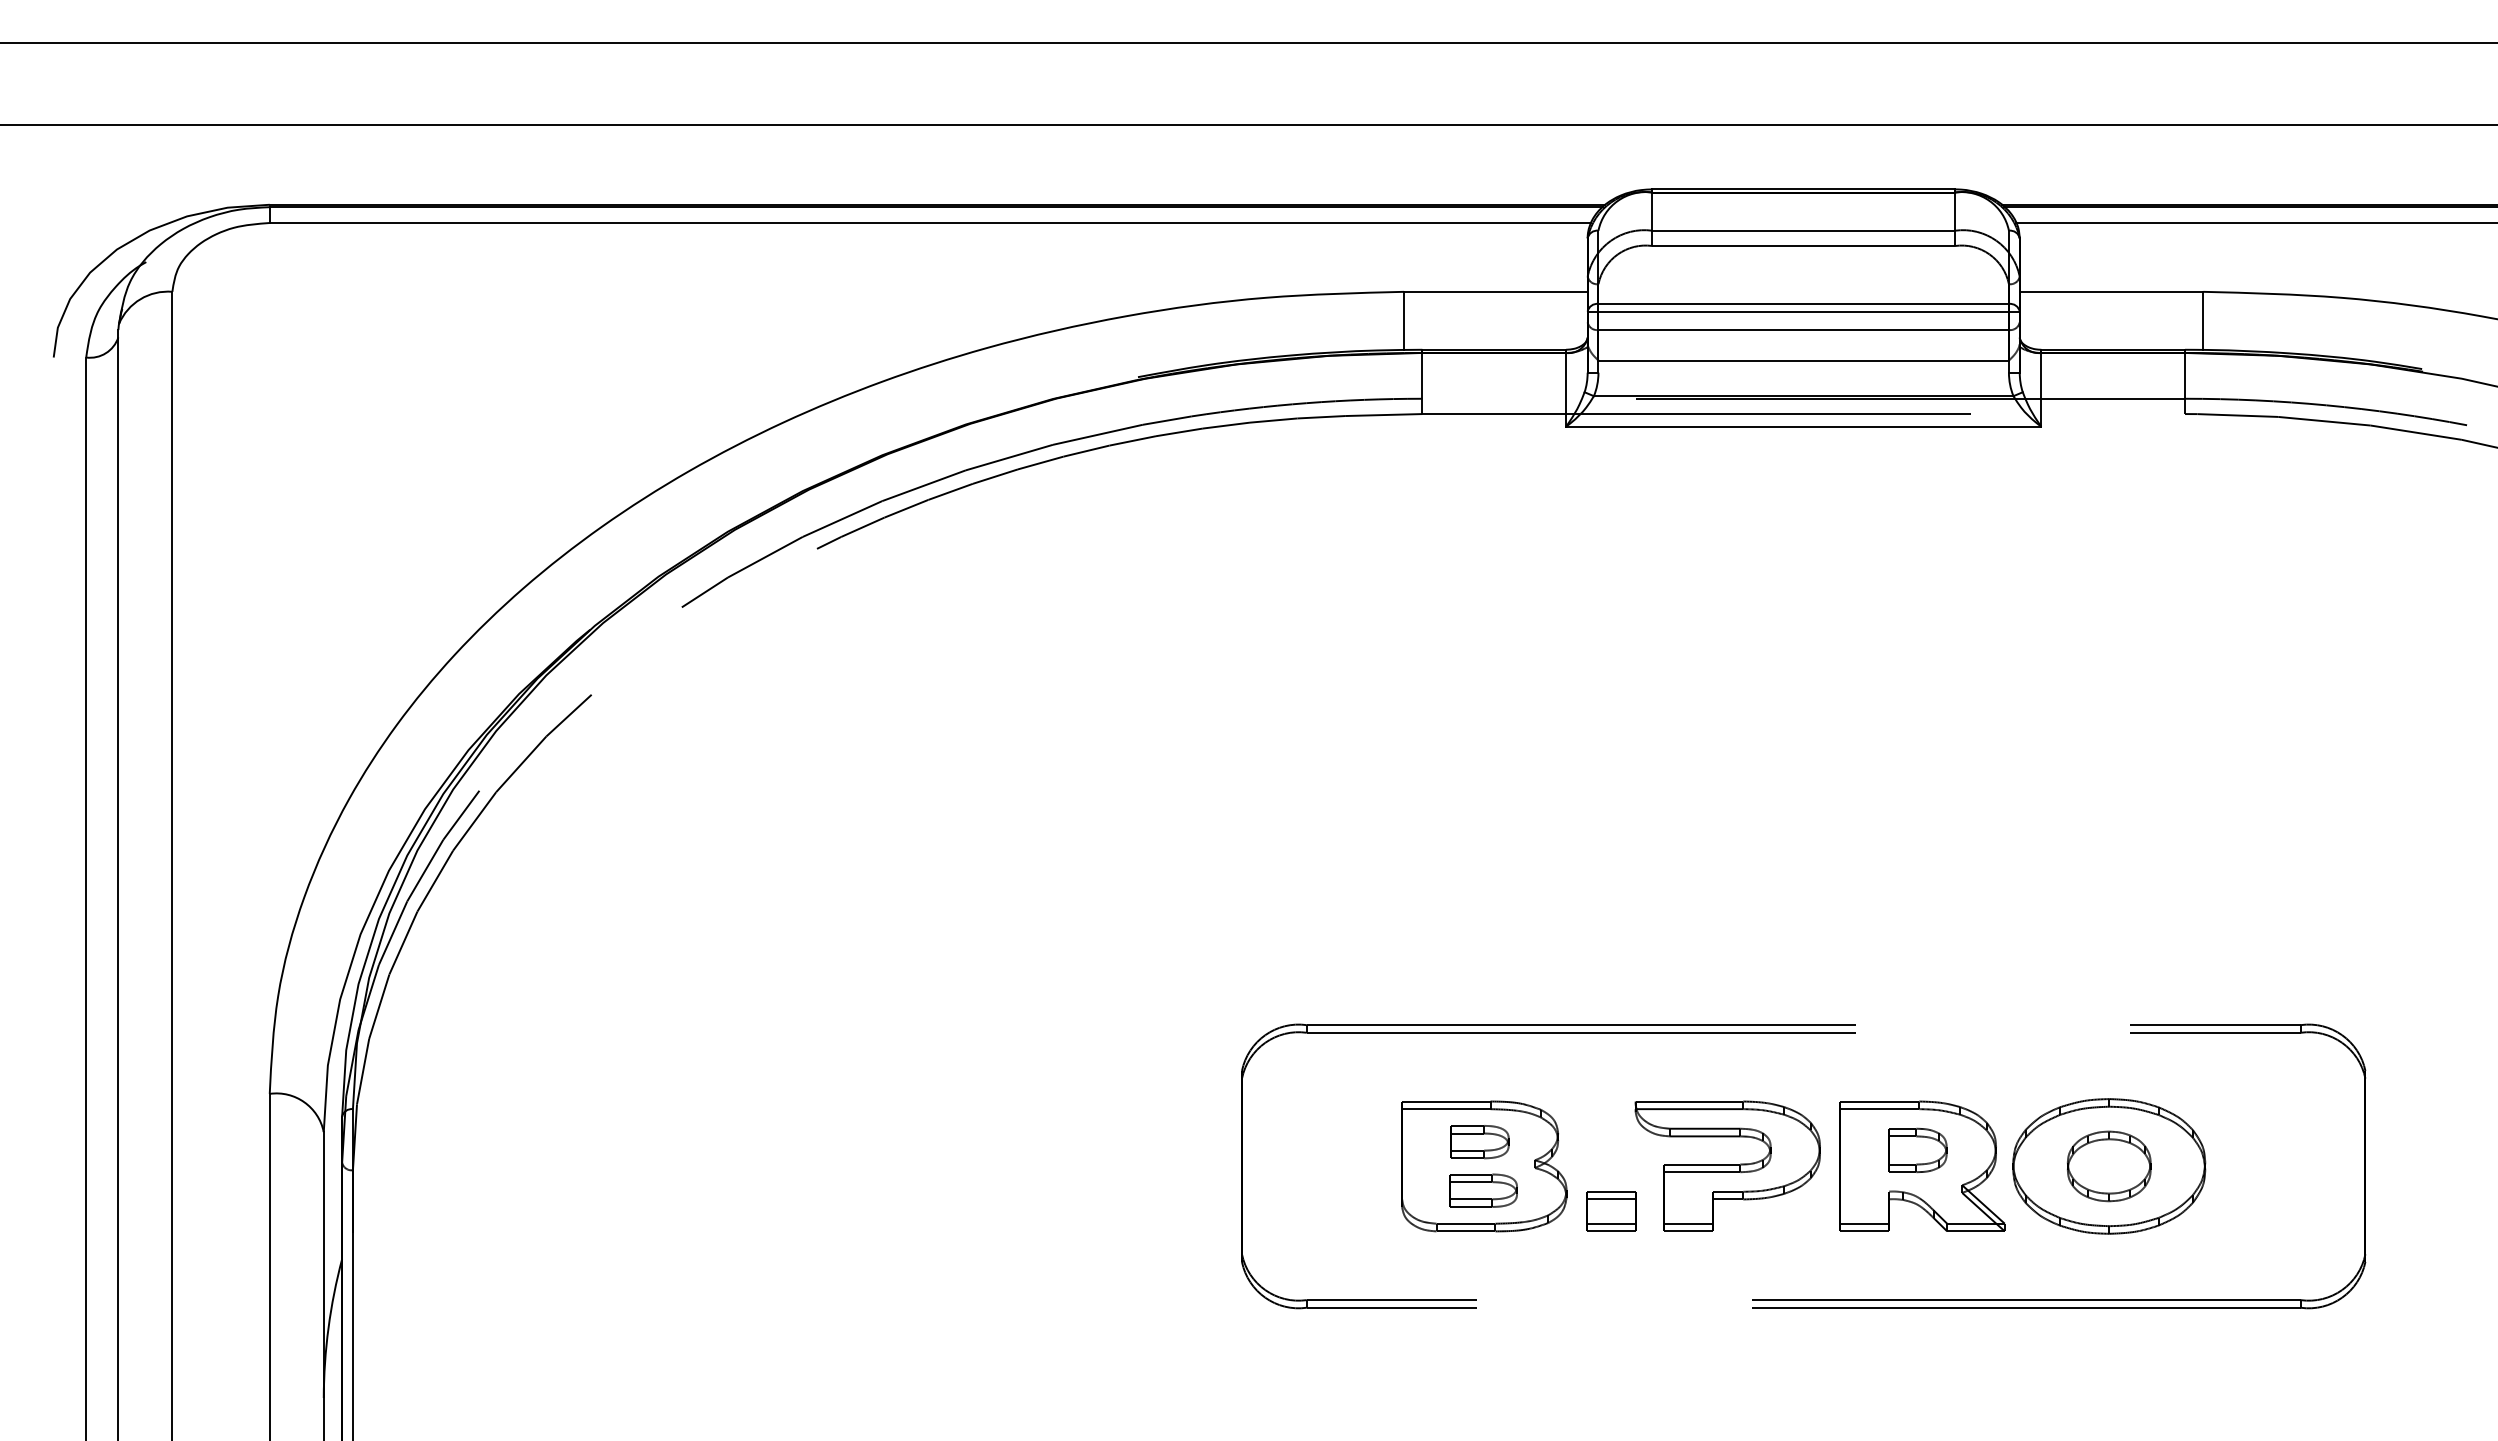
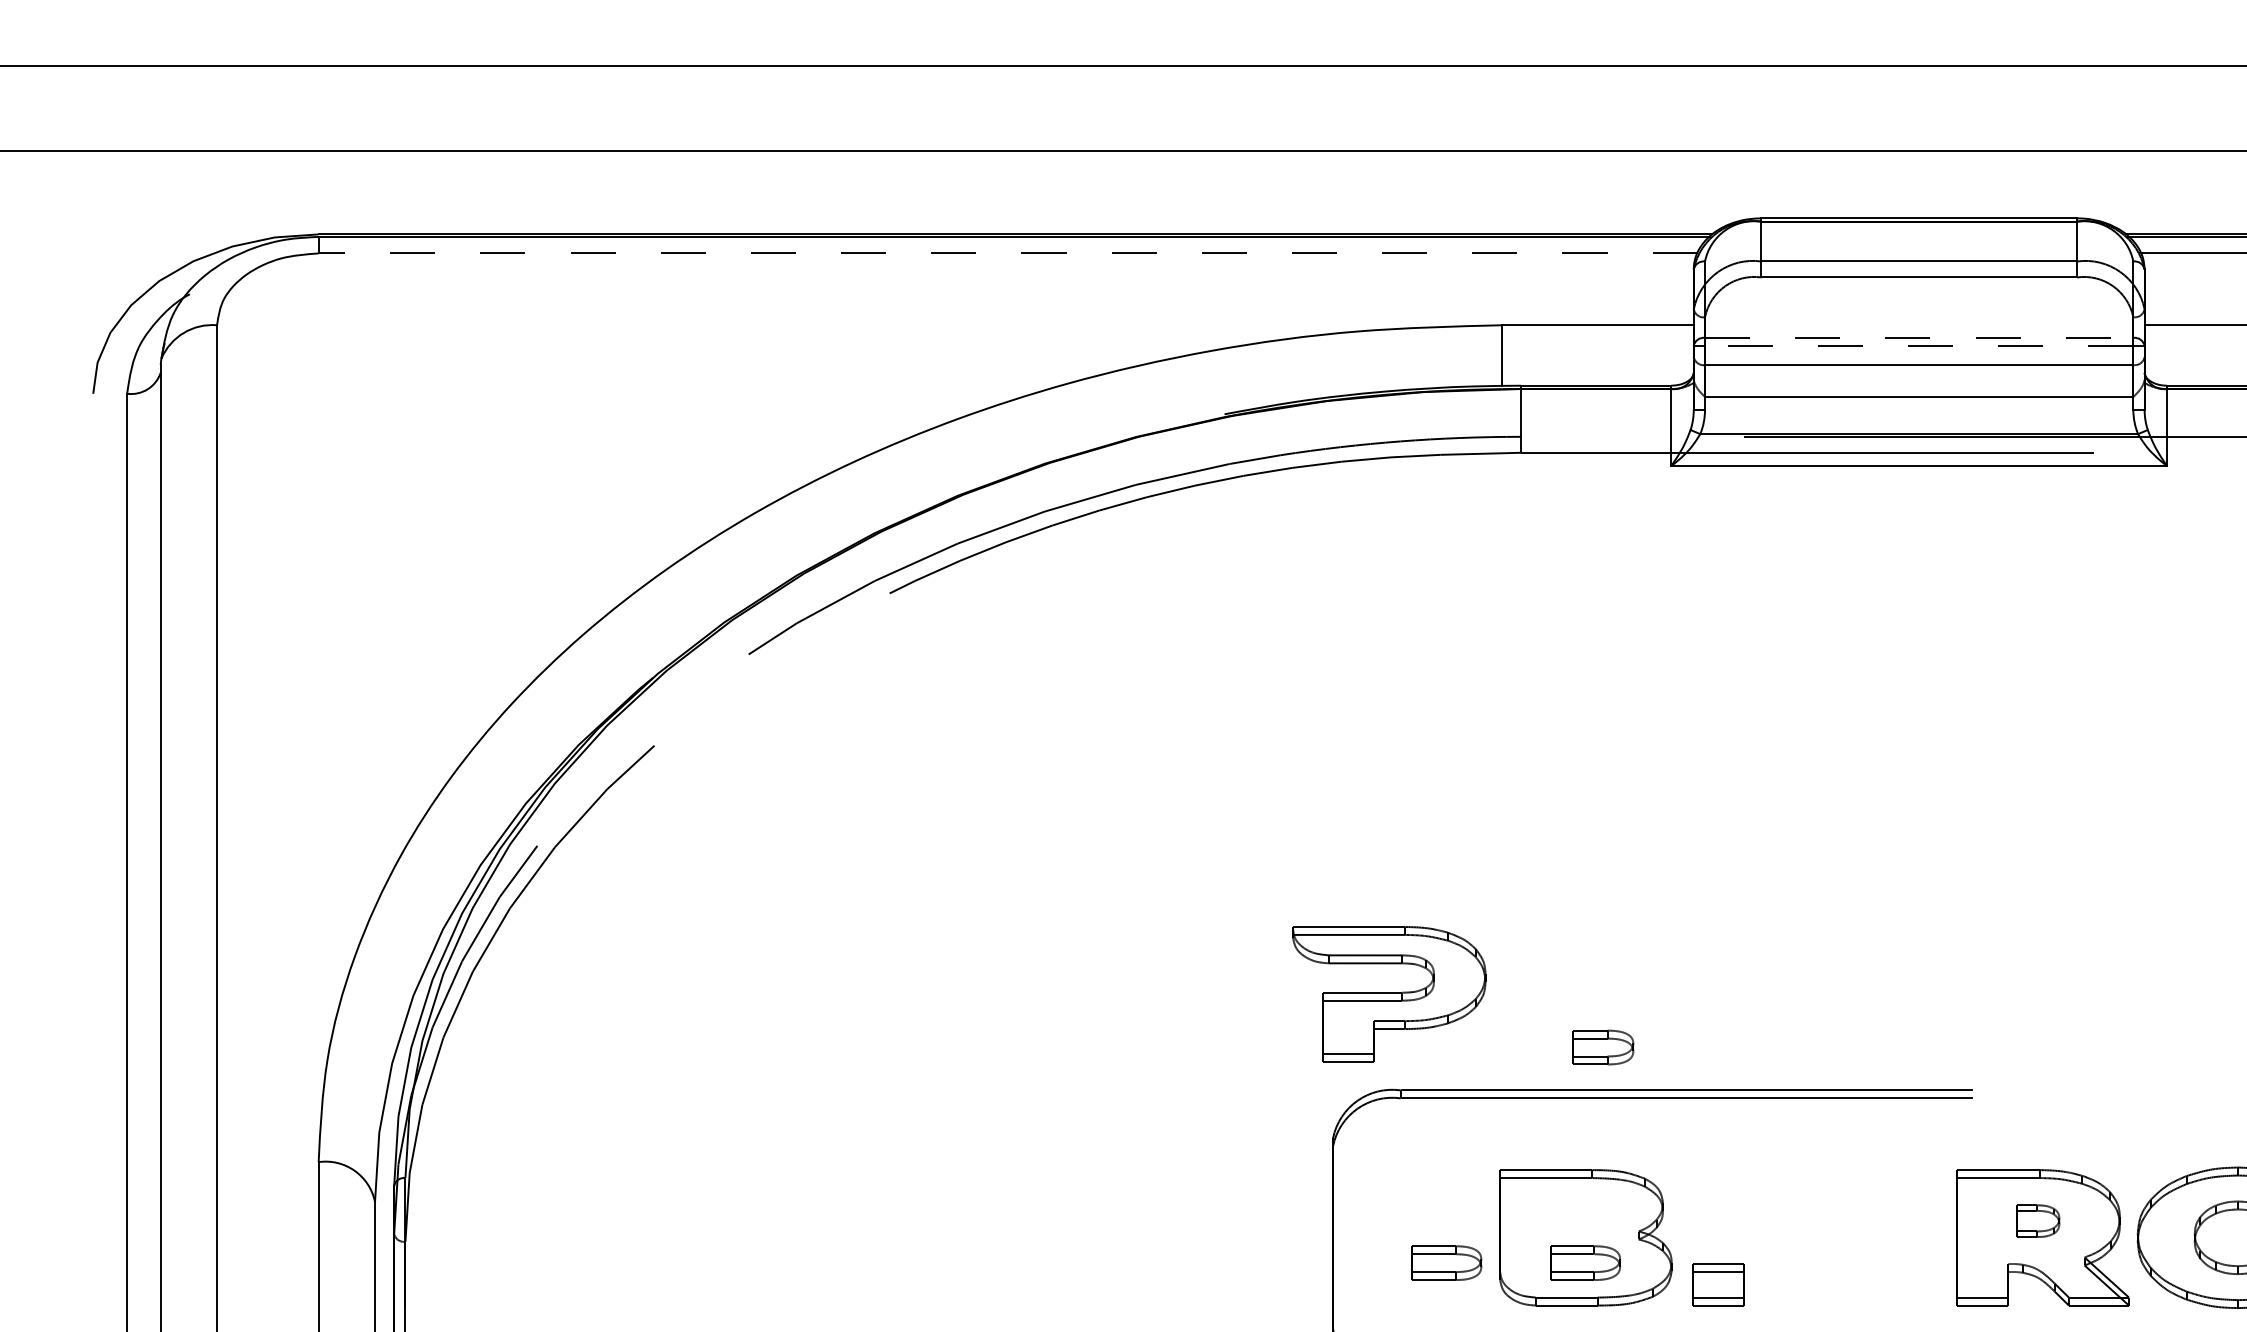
line: (930, 222) -> (1008, 252), solid -> dashed
line: (1804, 303) -> (1920, 337), solid -> dashed
line: (1803, 311) -> (1918, 345), solid -> dashed
part: (1479, 1142) -> (1602, 1047), moved
part: (1917, 1150) -> (2037, 1221), size x0.7
part: (1727, 1165) -> (1388, 993), moved
part: (1350, 1190) -> (1446, 1262), added

